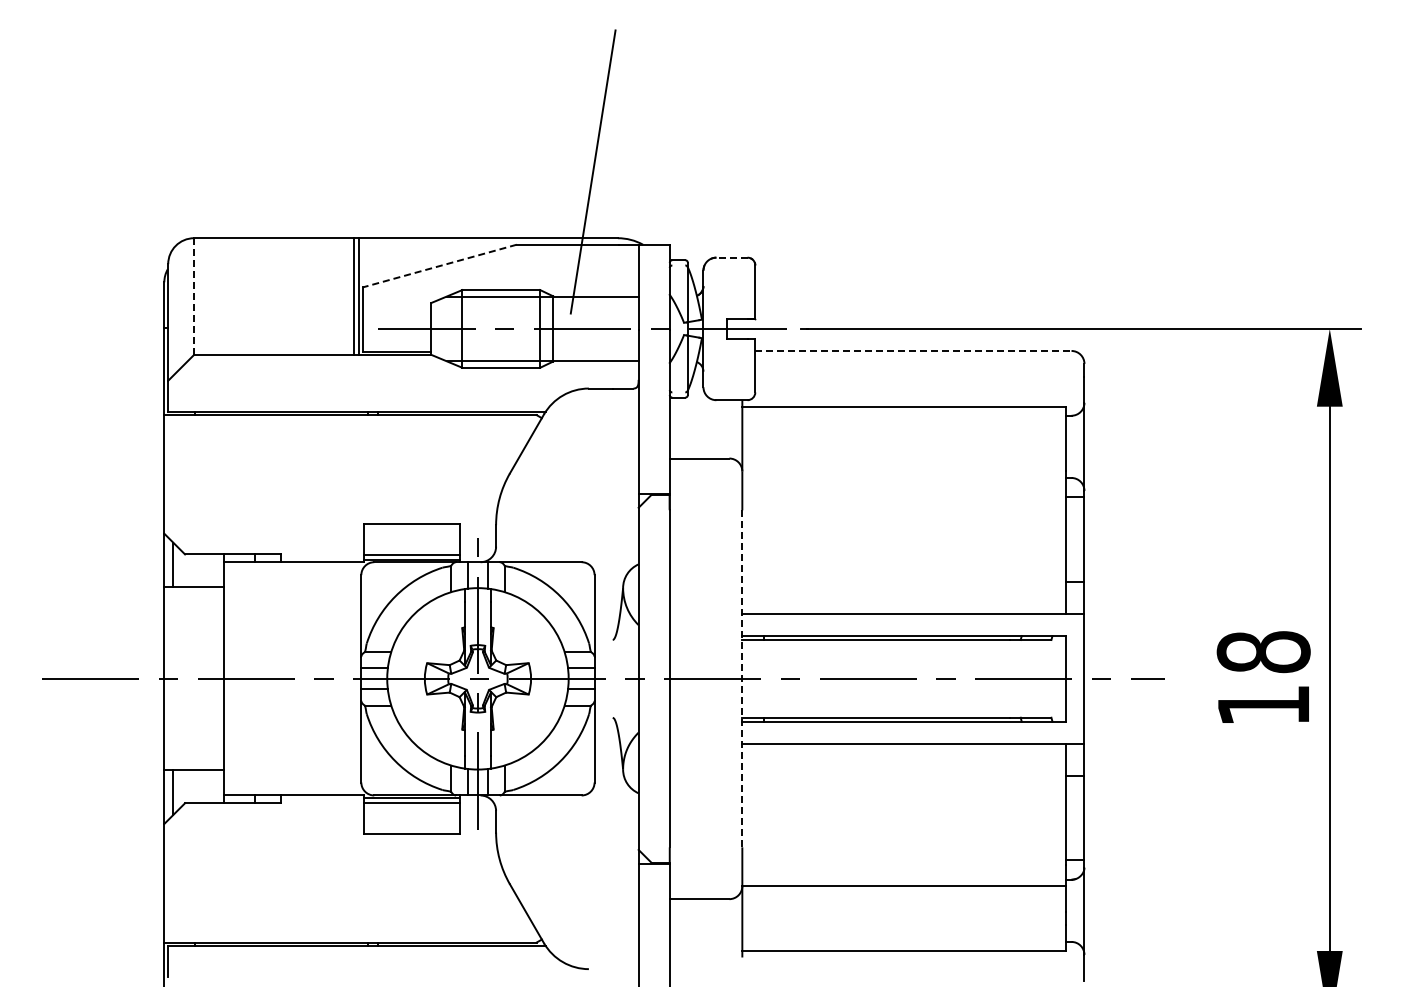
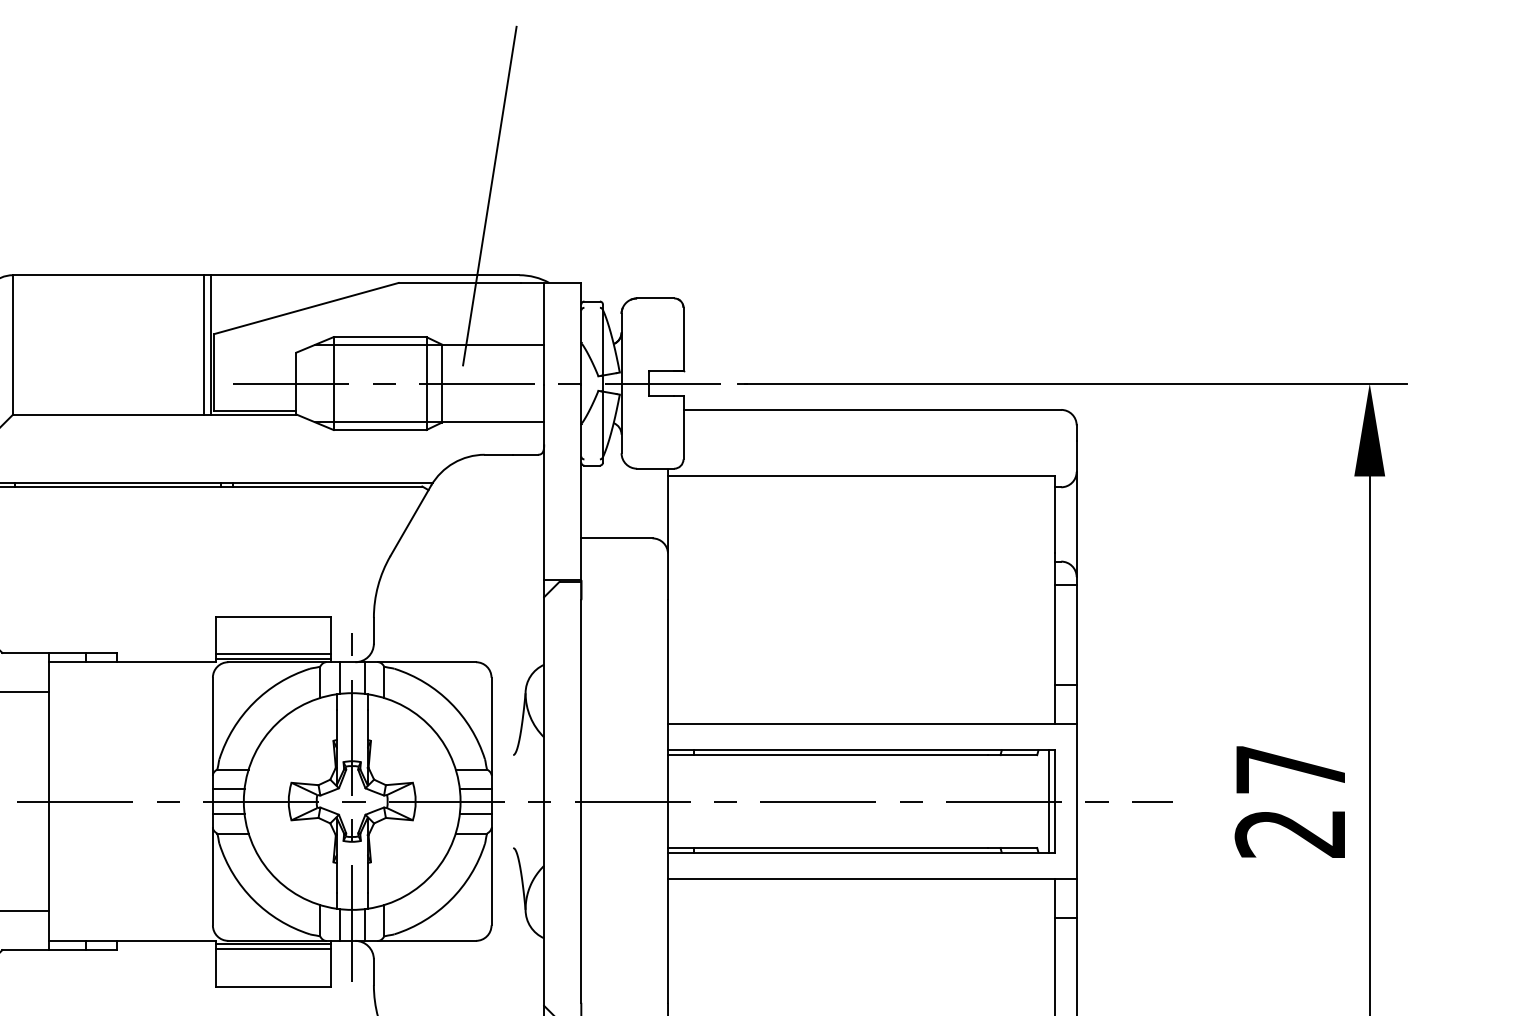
line: (731, 257) -> (655, 298), dashed -> solid
line: (439, 266) -> (306, 308), dashed -> solid
line: (194, 296) -> (13, 344), dashed -> solid
line: (913, 350) -> (872, 409), dashed -> solid
line: (1061, 678) -> (1049, 801), added
text: (1263, 678) -> (1290, 801), 18 -> 27
line: (742, 679) -> (668, 802), dashed -> solid

